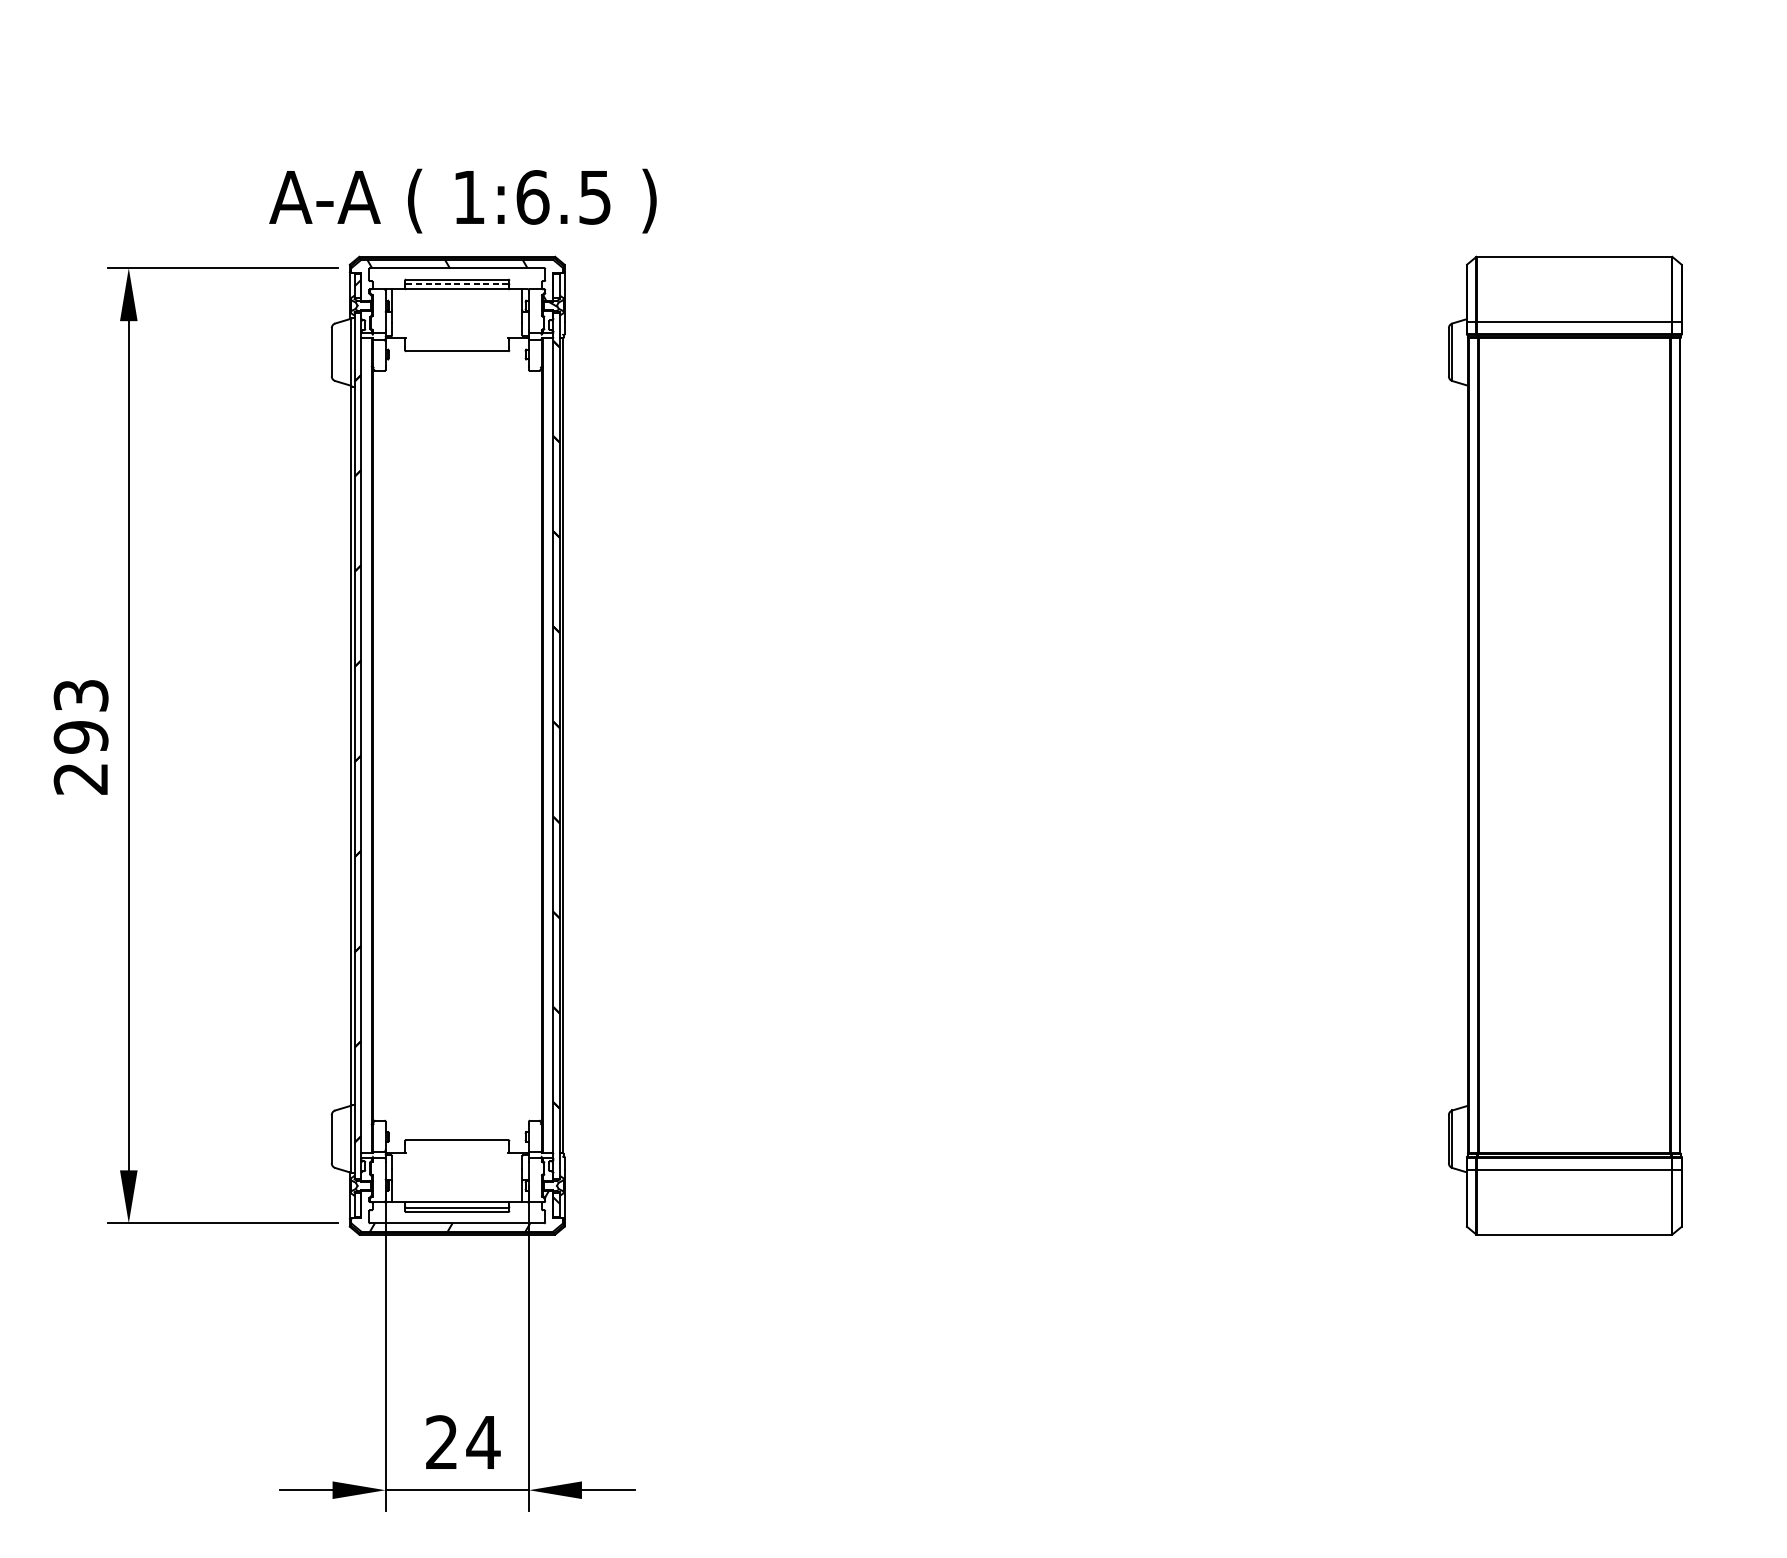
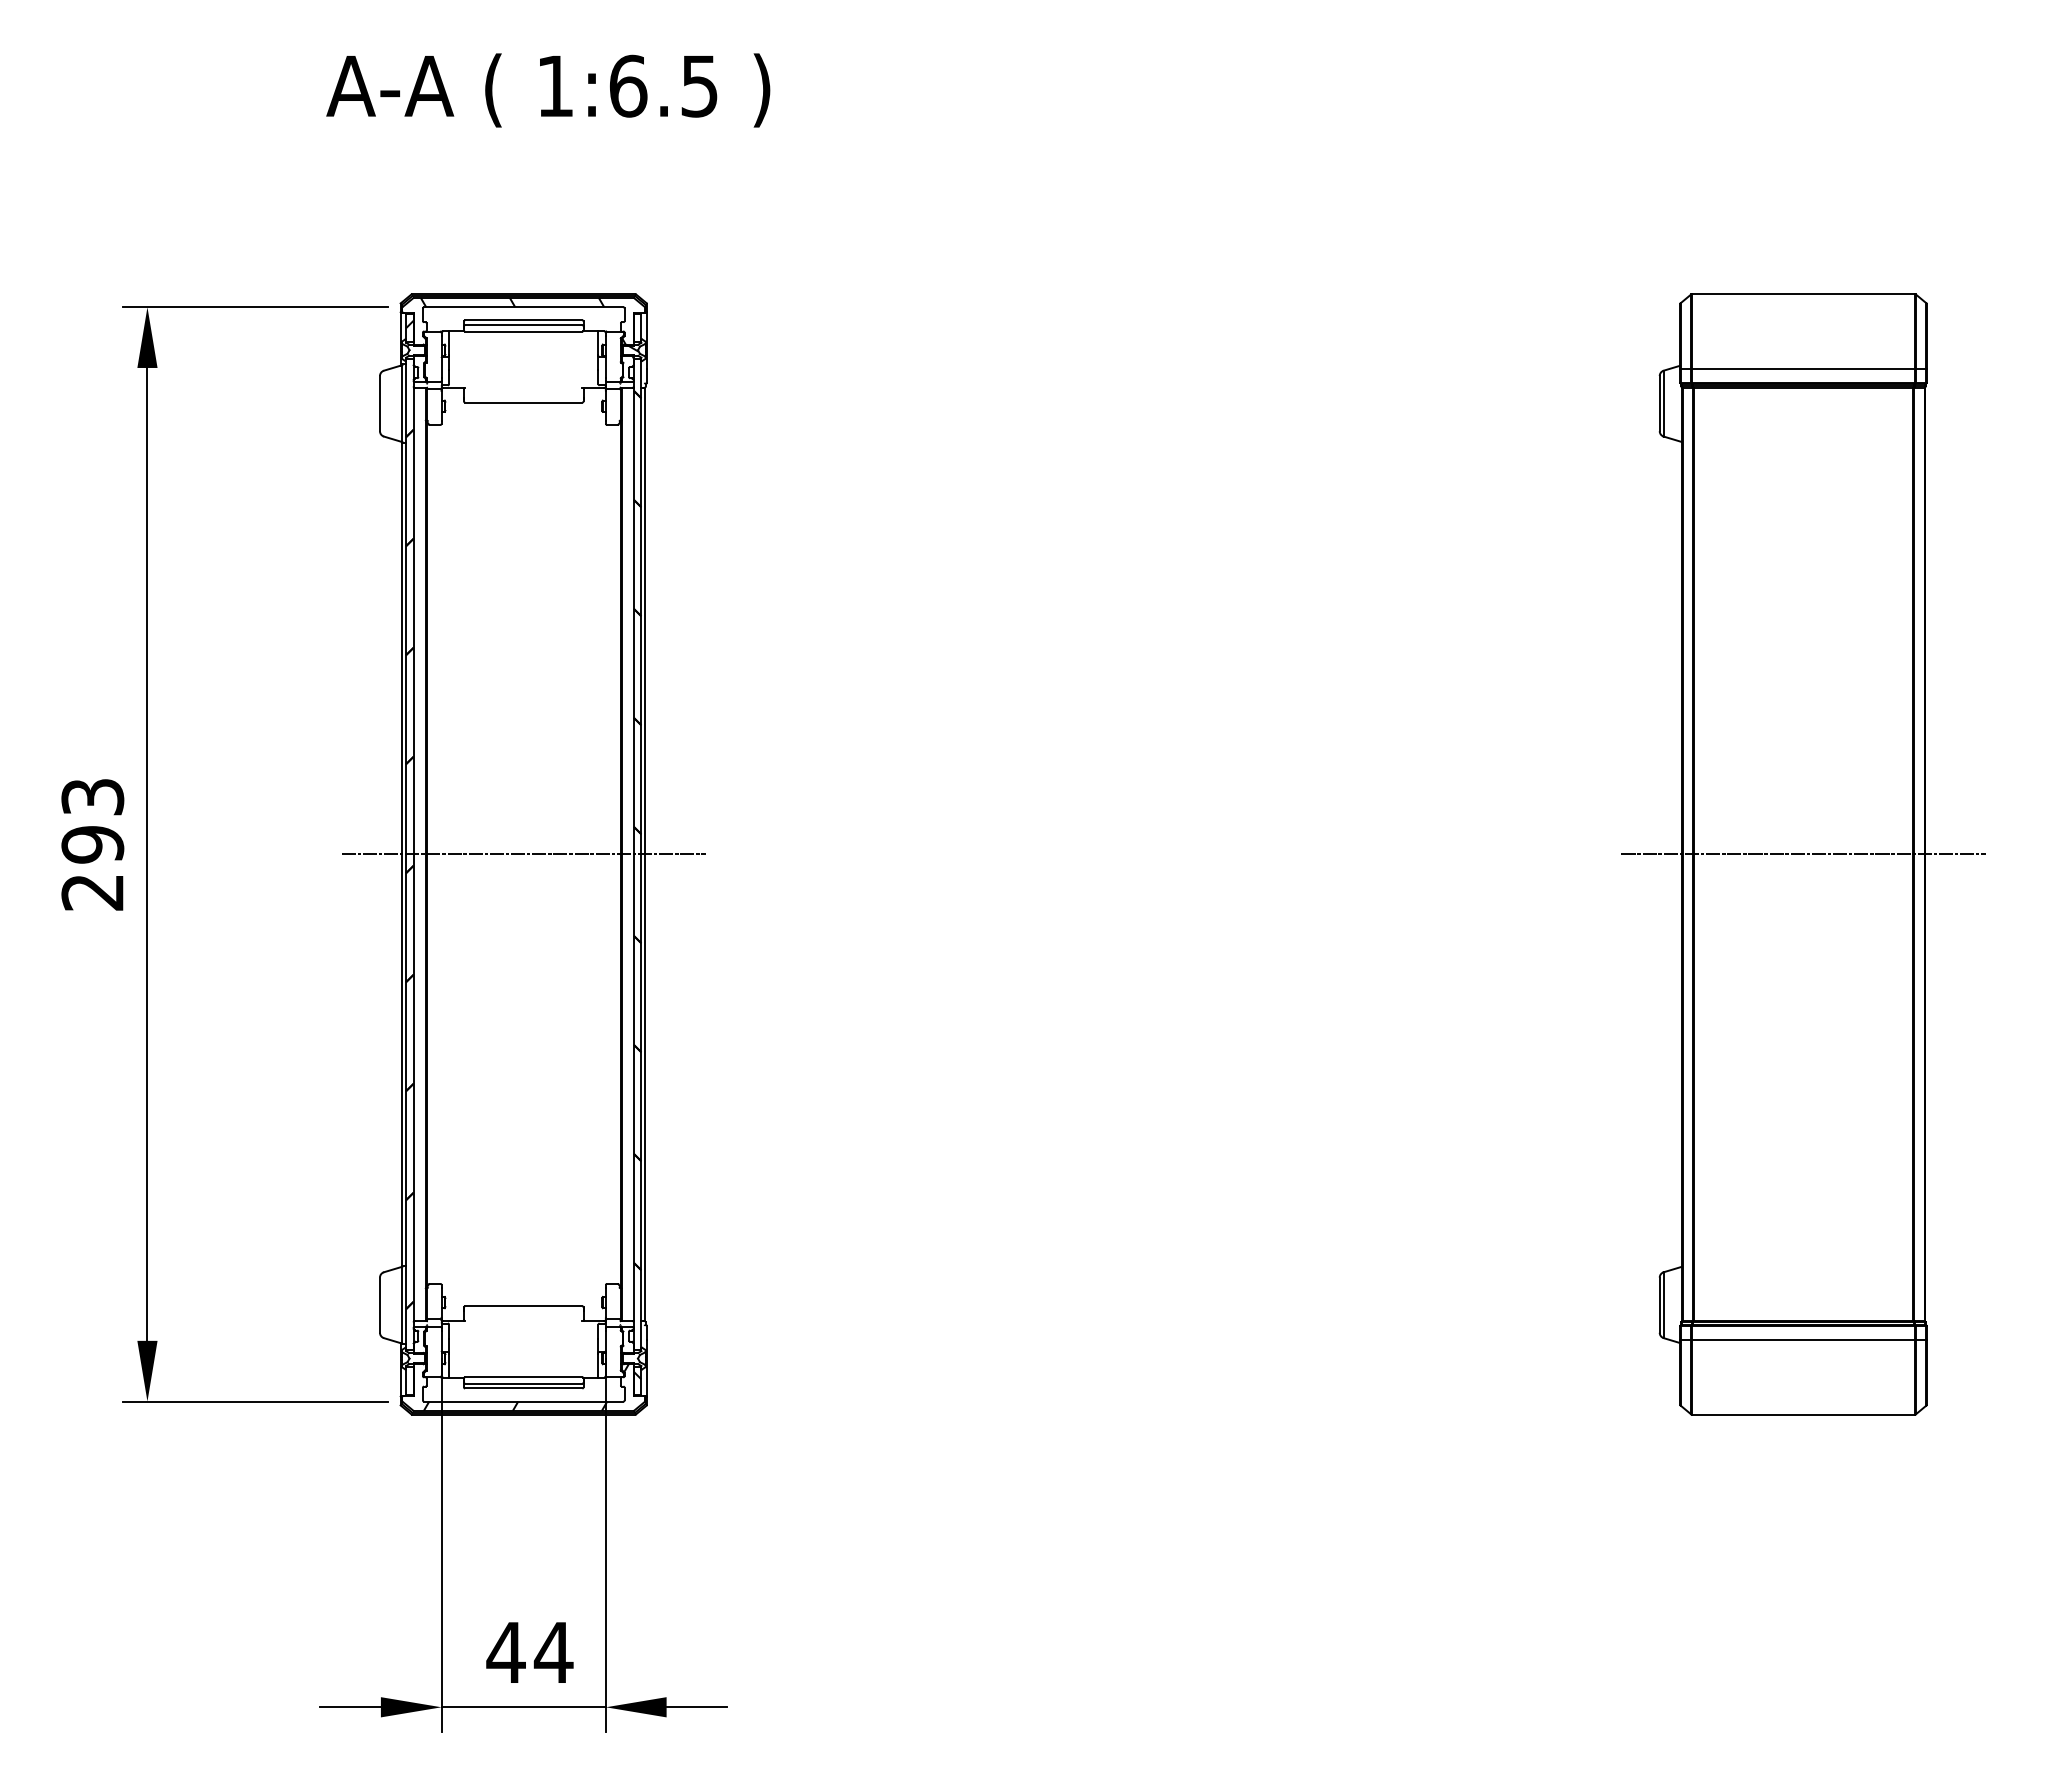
text: (463, 201) -> (548, 90), moved
line: (457, 284) -> (523, 325), dashed -> solid
line: (457, 745) -> (523, 854), added
line: (1574, 745) -> (1803, 854), added
text: (441, 1441) -> (505, 1651), 24 -> 44

